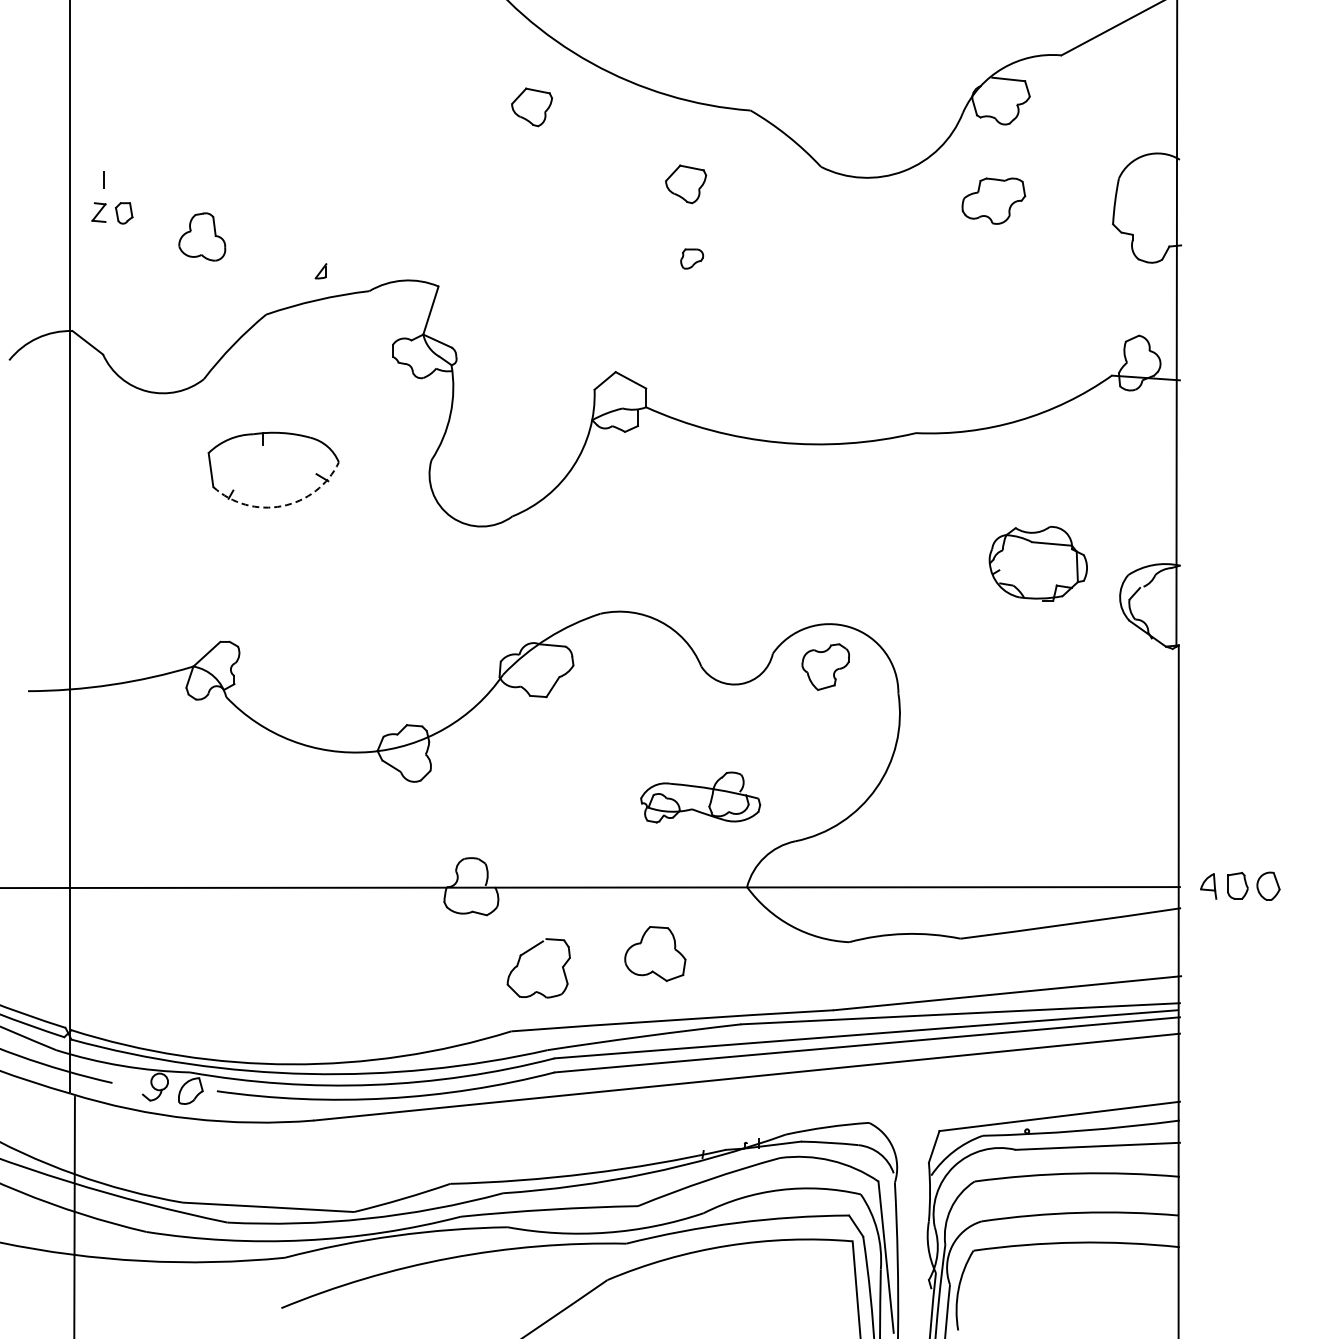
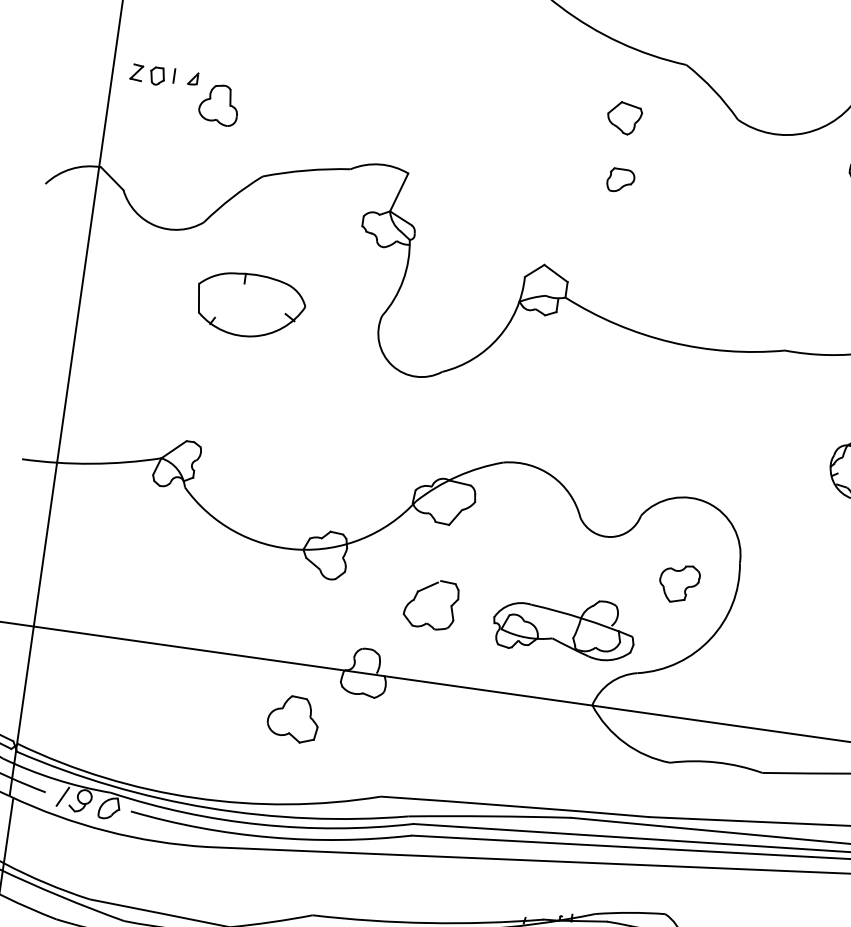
part: (532, 107) -> (506, 36), removed
line: (103, 179) -> (173, 75), moved
part: (691, 258) -> (620, 180), size x1.43
part: (320, 271) -> (192, 78), moved
arc: (282, 506) -> (253, 336), dashed -> solid
part: (825, 666) -> (679, 583), moved
part: (700, 797) -> (564, 625), size x1.43
part: (529, 951) -> (425, 589), moved
part: (655, 953) -> (293, 718), moved
line: (133, 1085) -> (62, 796), added

